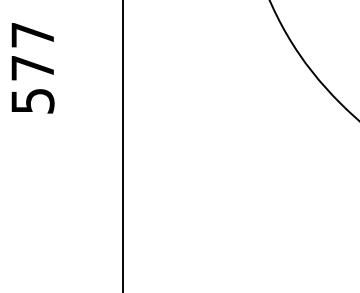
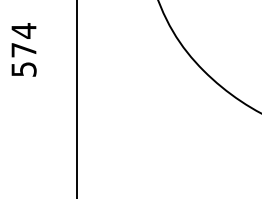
text: (31, 34) -> (23, 30), 577 -> 574

